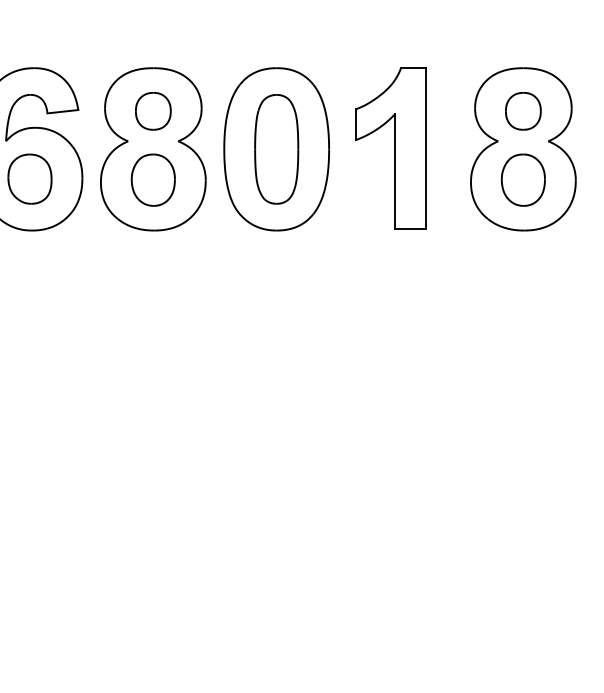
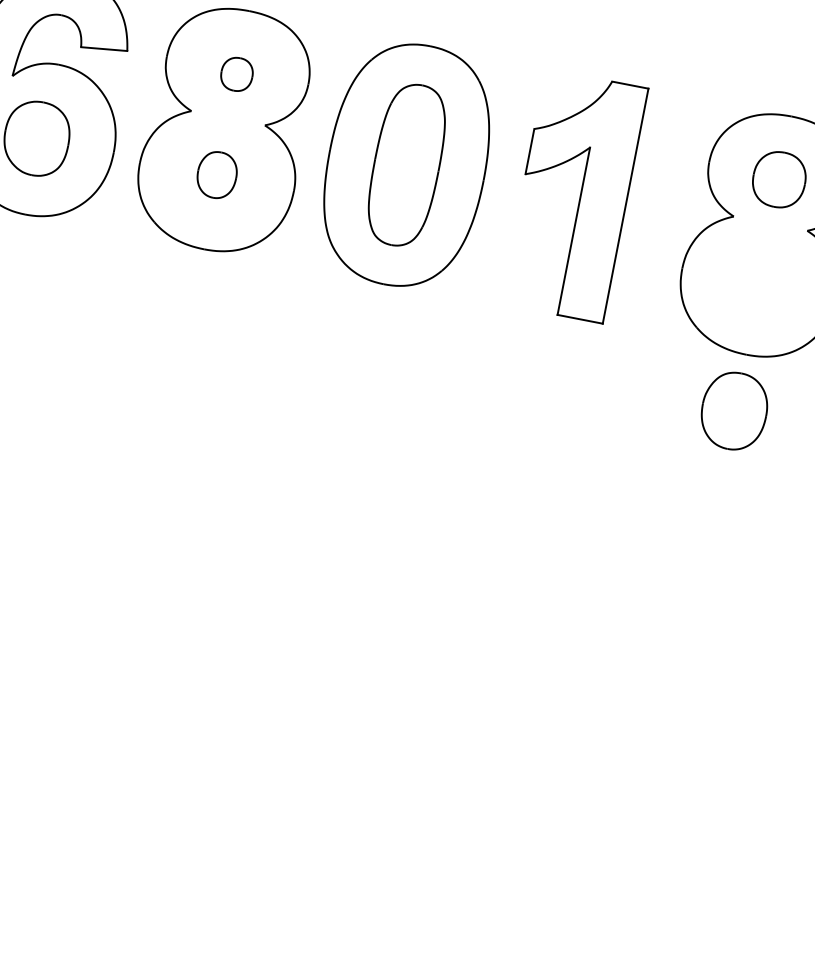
part: (153, 111) -> (237, 74), size x0.6
part: (152, 179) -> (216, 173), size x0.6
part: (522, 179) -> (733, 409), moved

